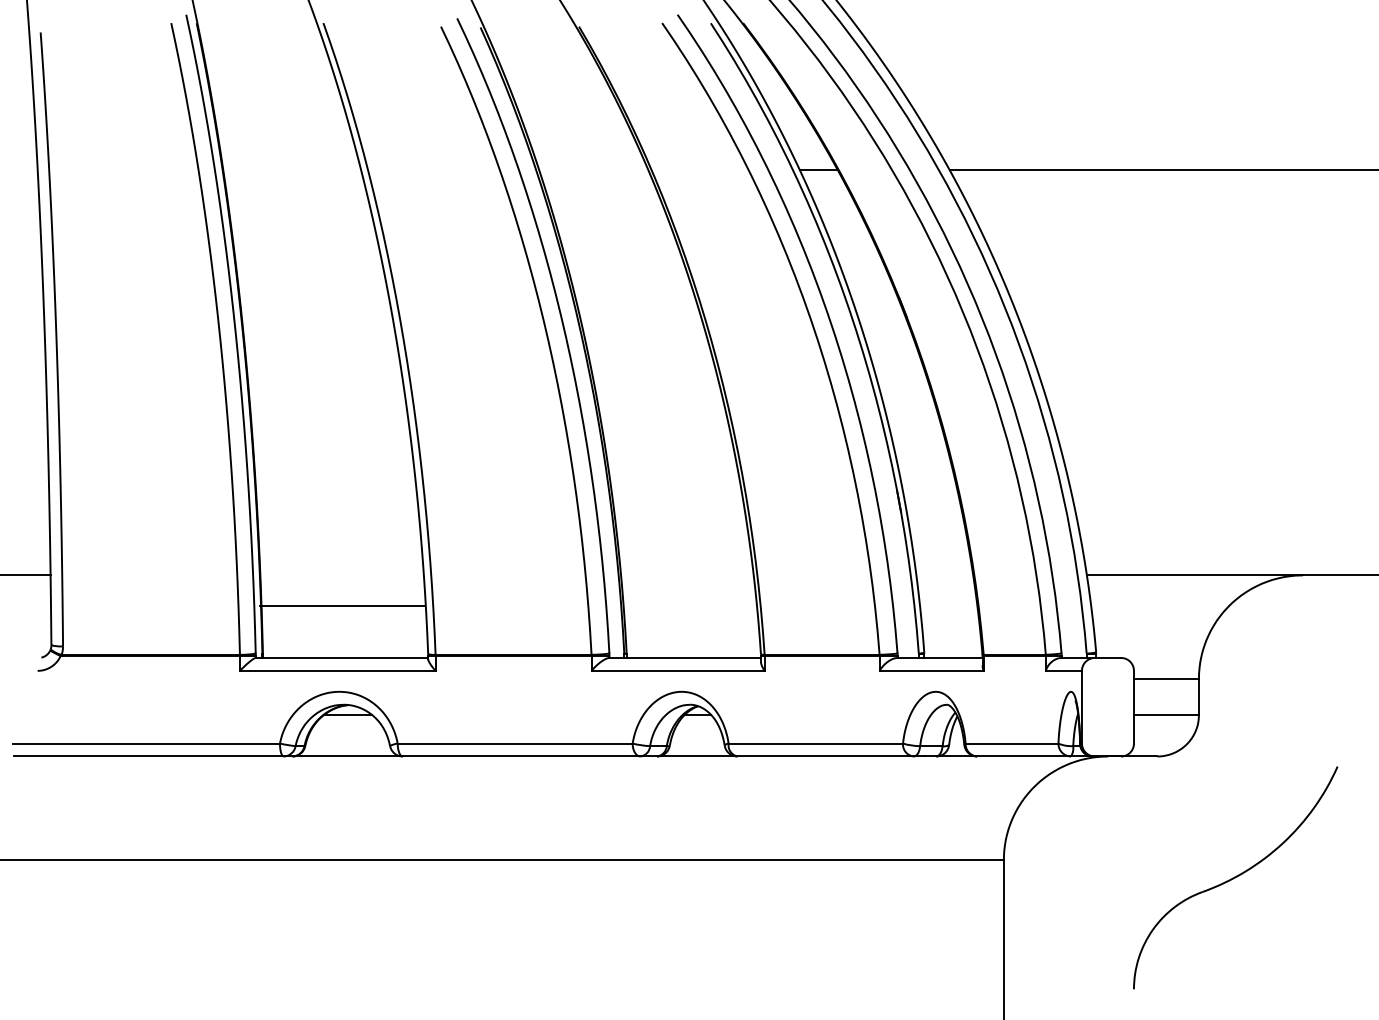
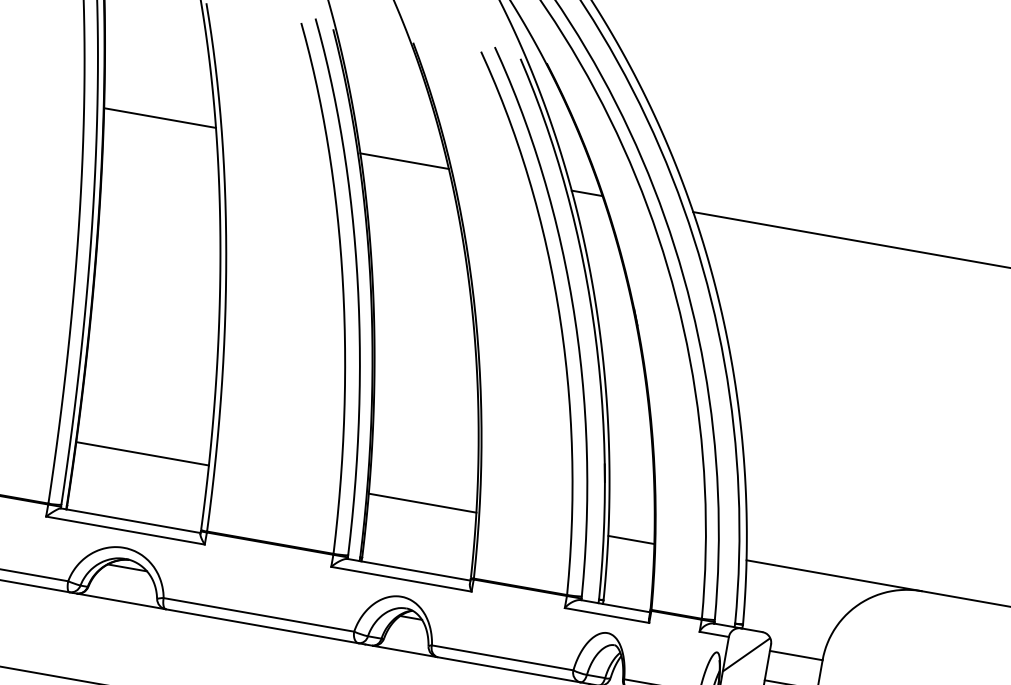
line: (292, 170) -> (160, 118), added
line: (593, 170) -> (404, 161), added
line: (687, 575) -> (422, 503), added
line: (944, 575) -> (631, 539), added
line: (341, 606) -> (142, 453), moved
hatch: (1106, 688) -> (746, 654), added

